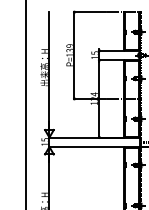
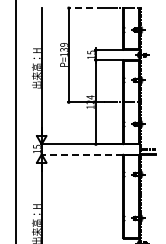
line: (89, 12) -> (85, 8), solid -> dashed
line: (86, 146) -> (81, 154), solid -> dashed

